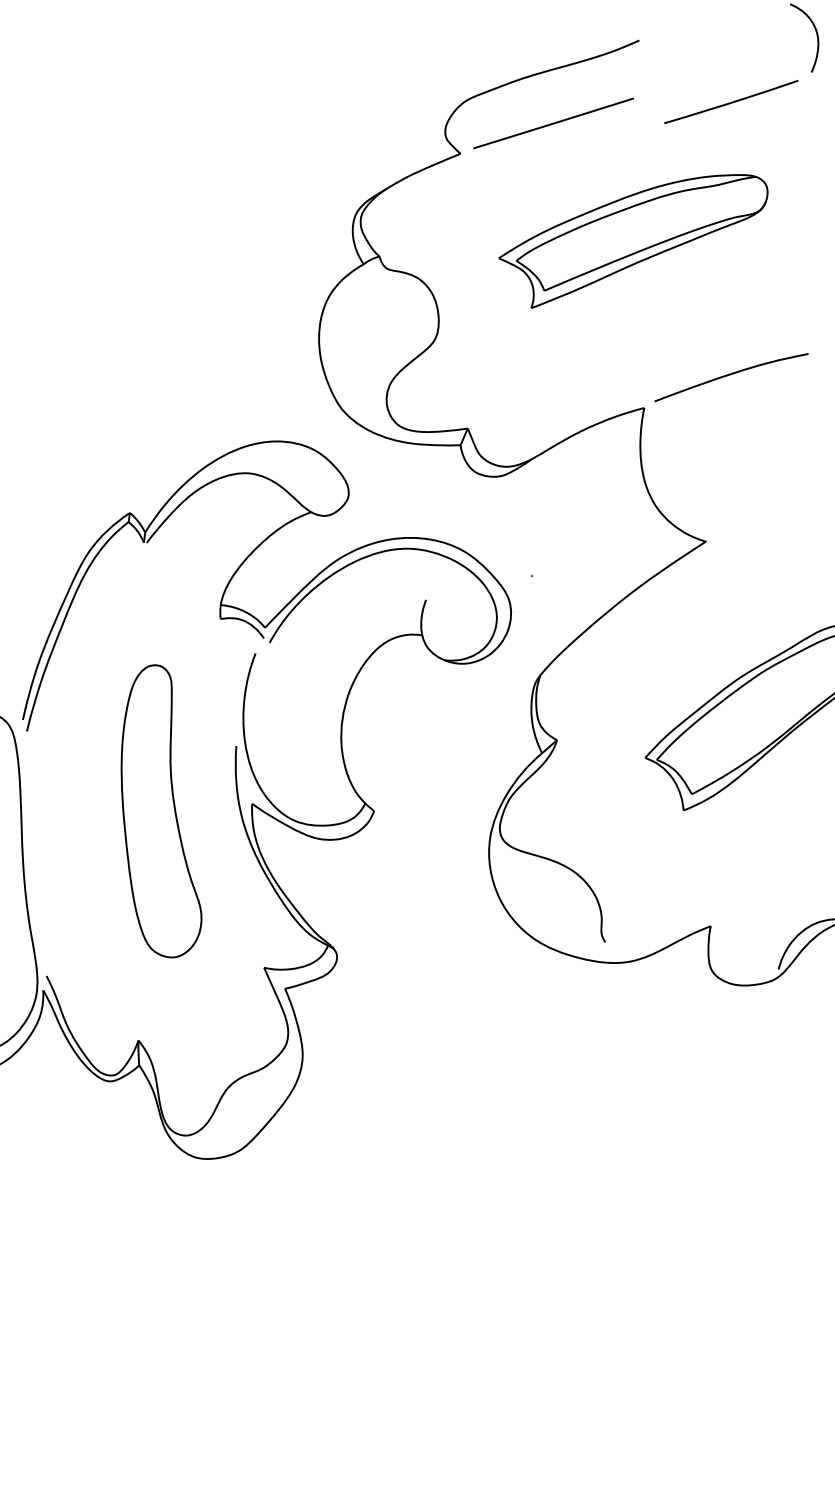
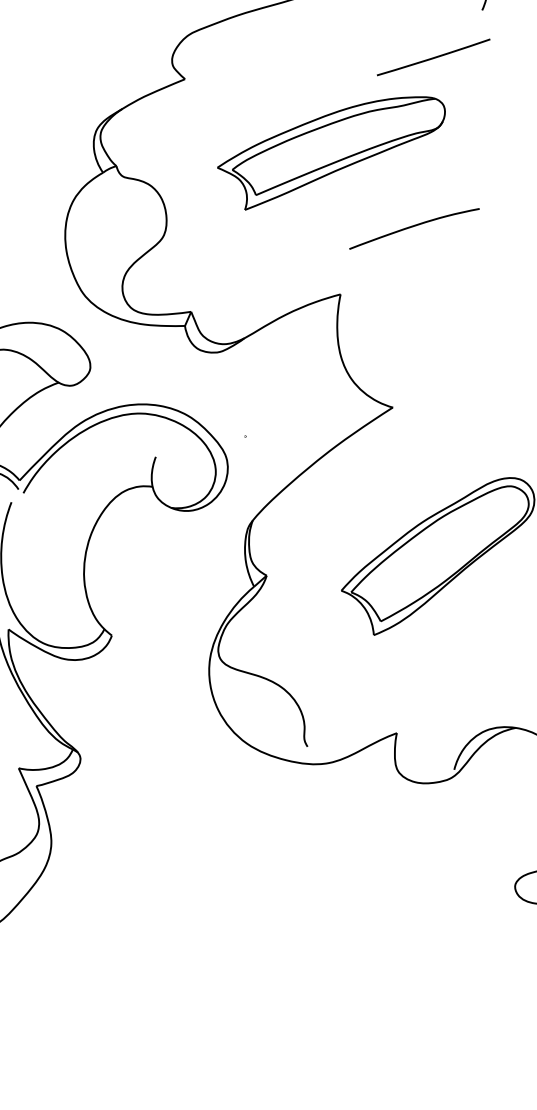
line: (731, 101) -> (433, 56), moved
line: (553, 123) -> (263, 53), removed
curve: (730, 375) -> (413, 227), moved

